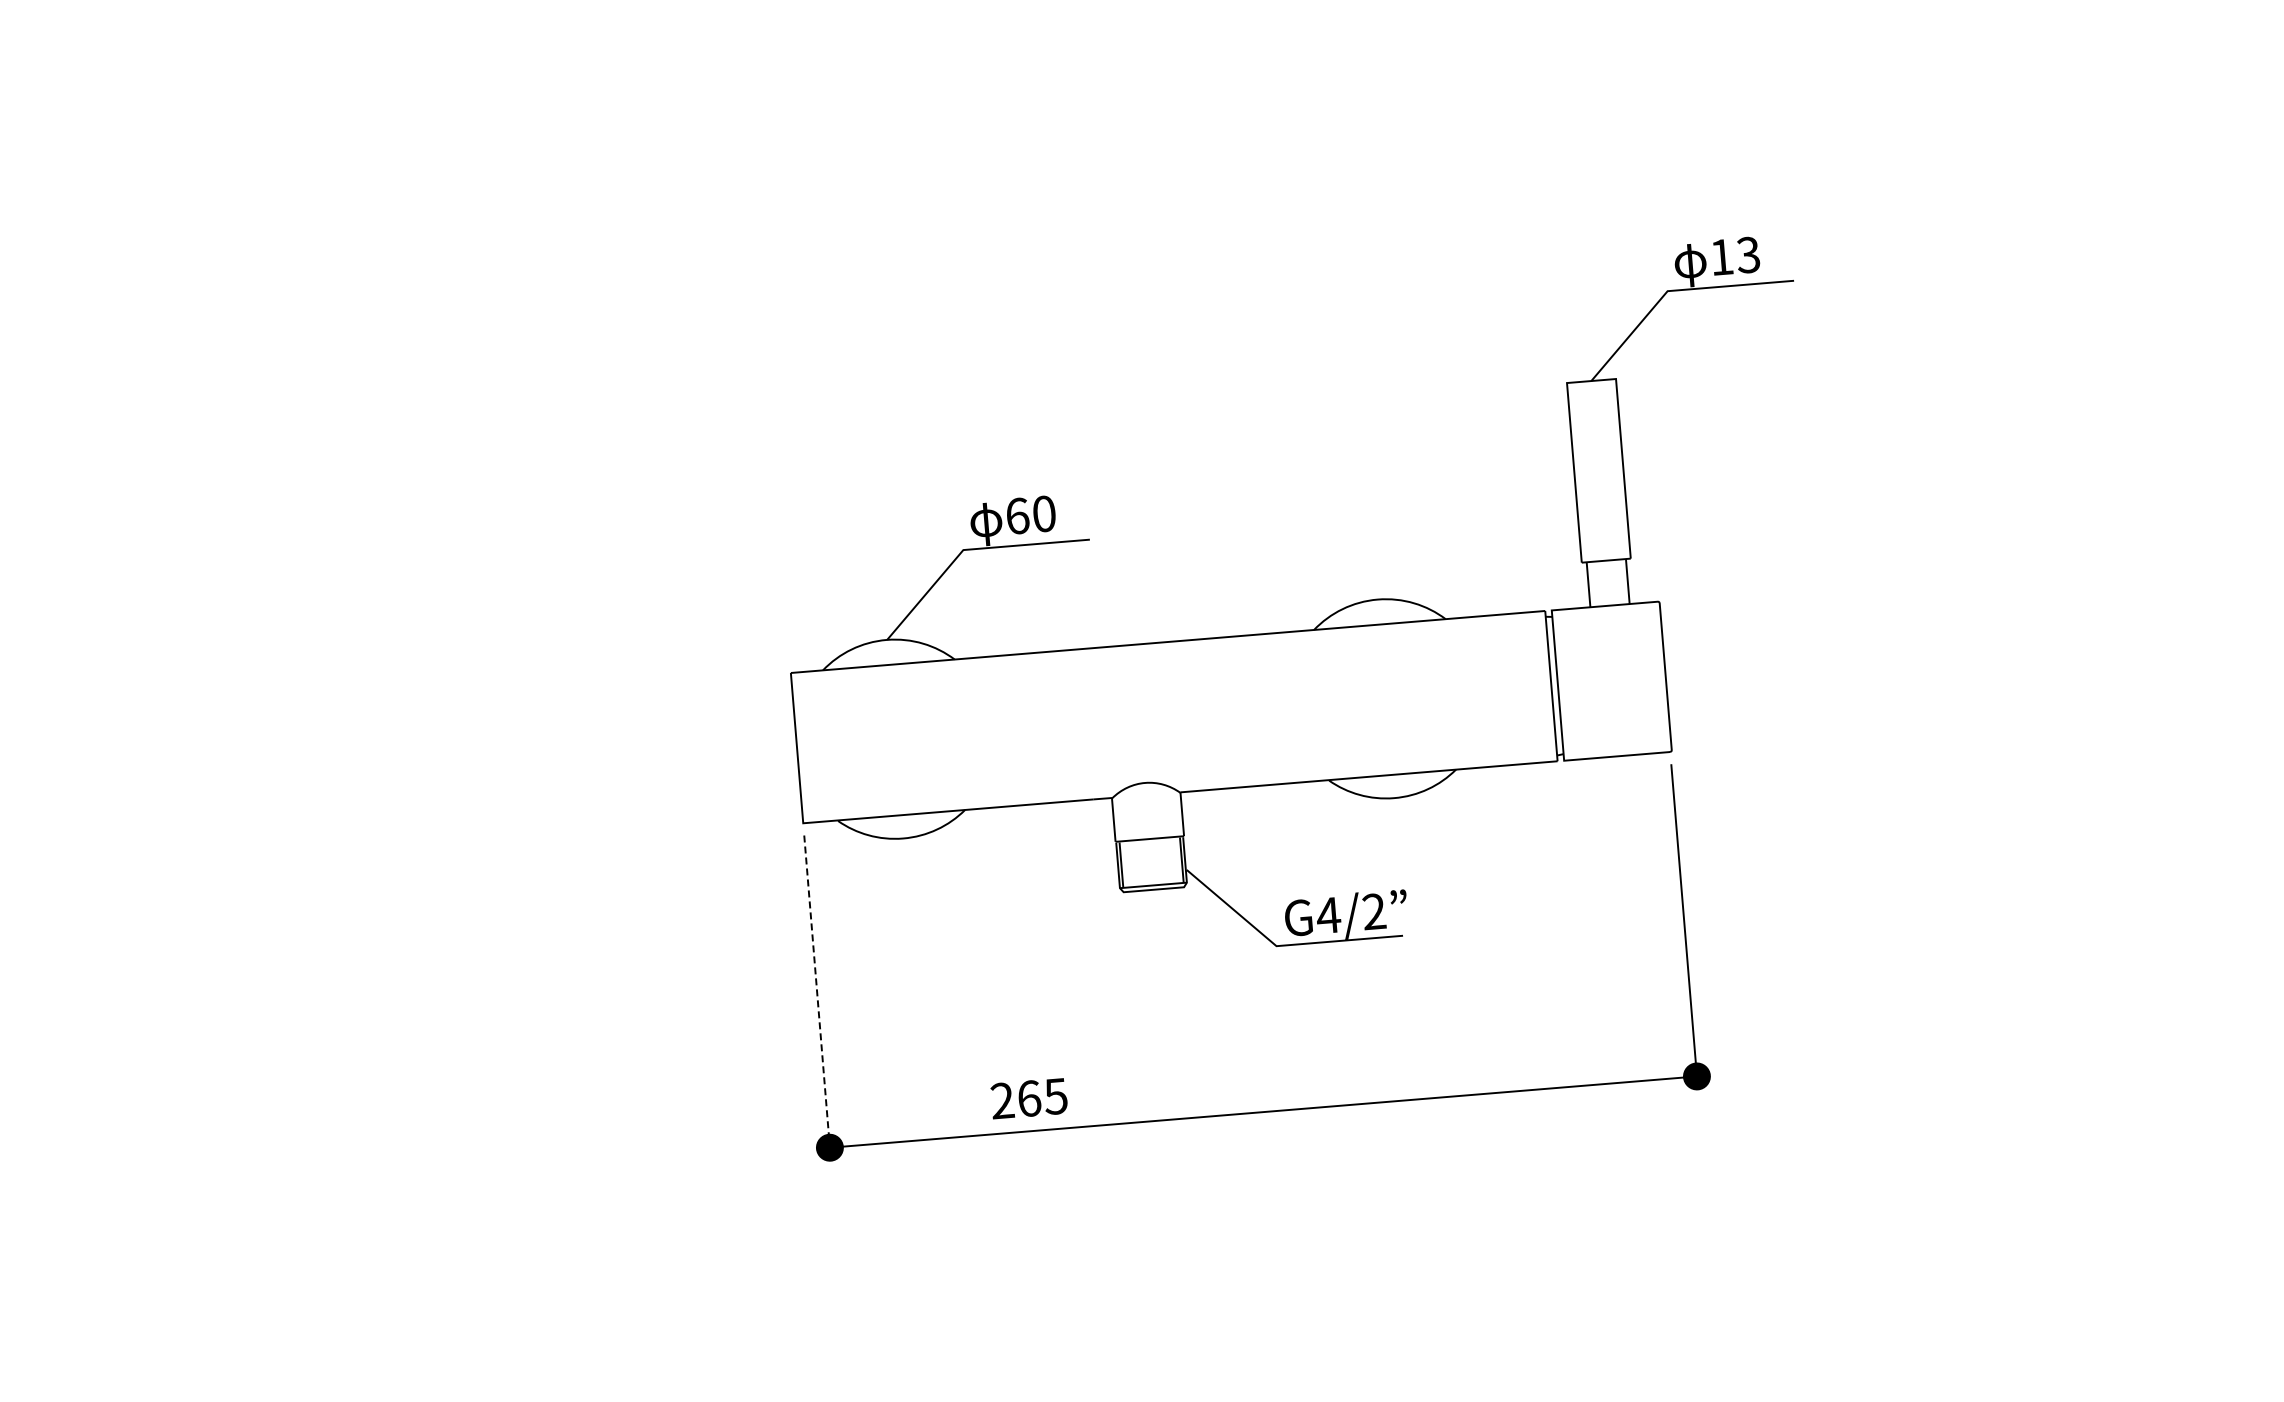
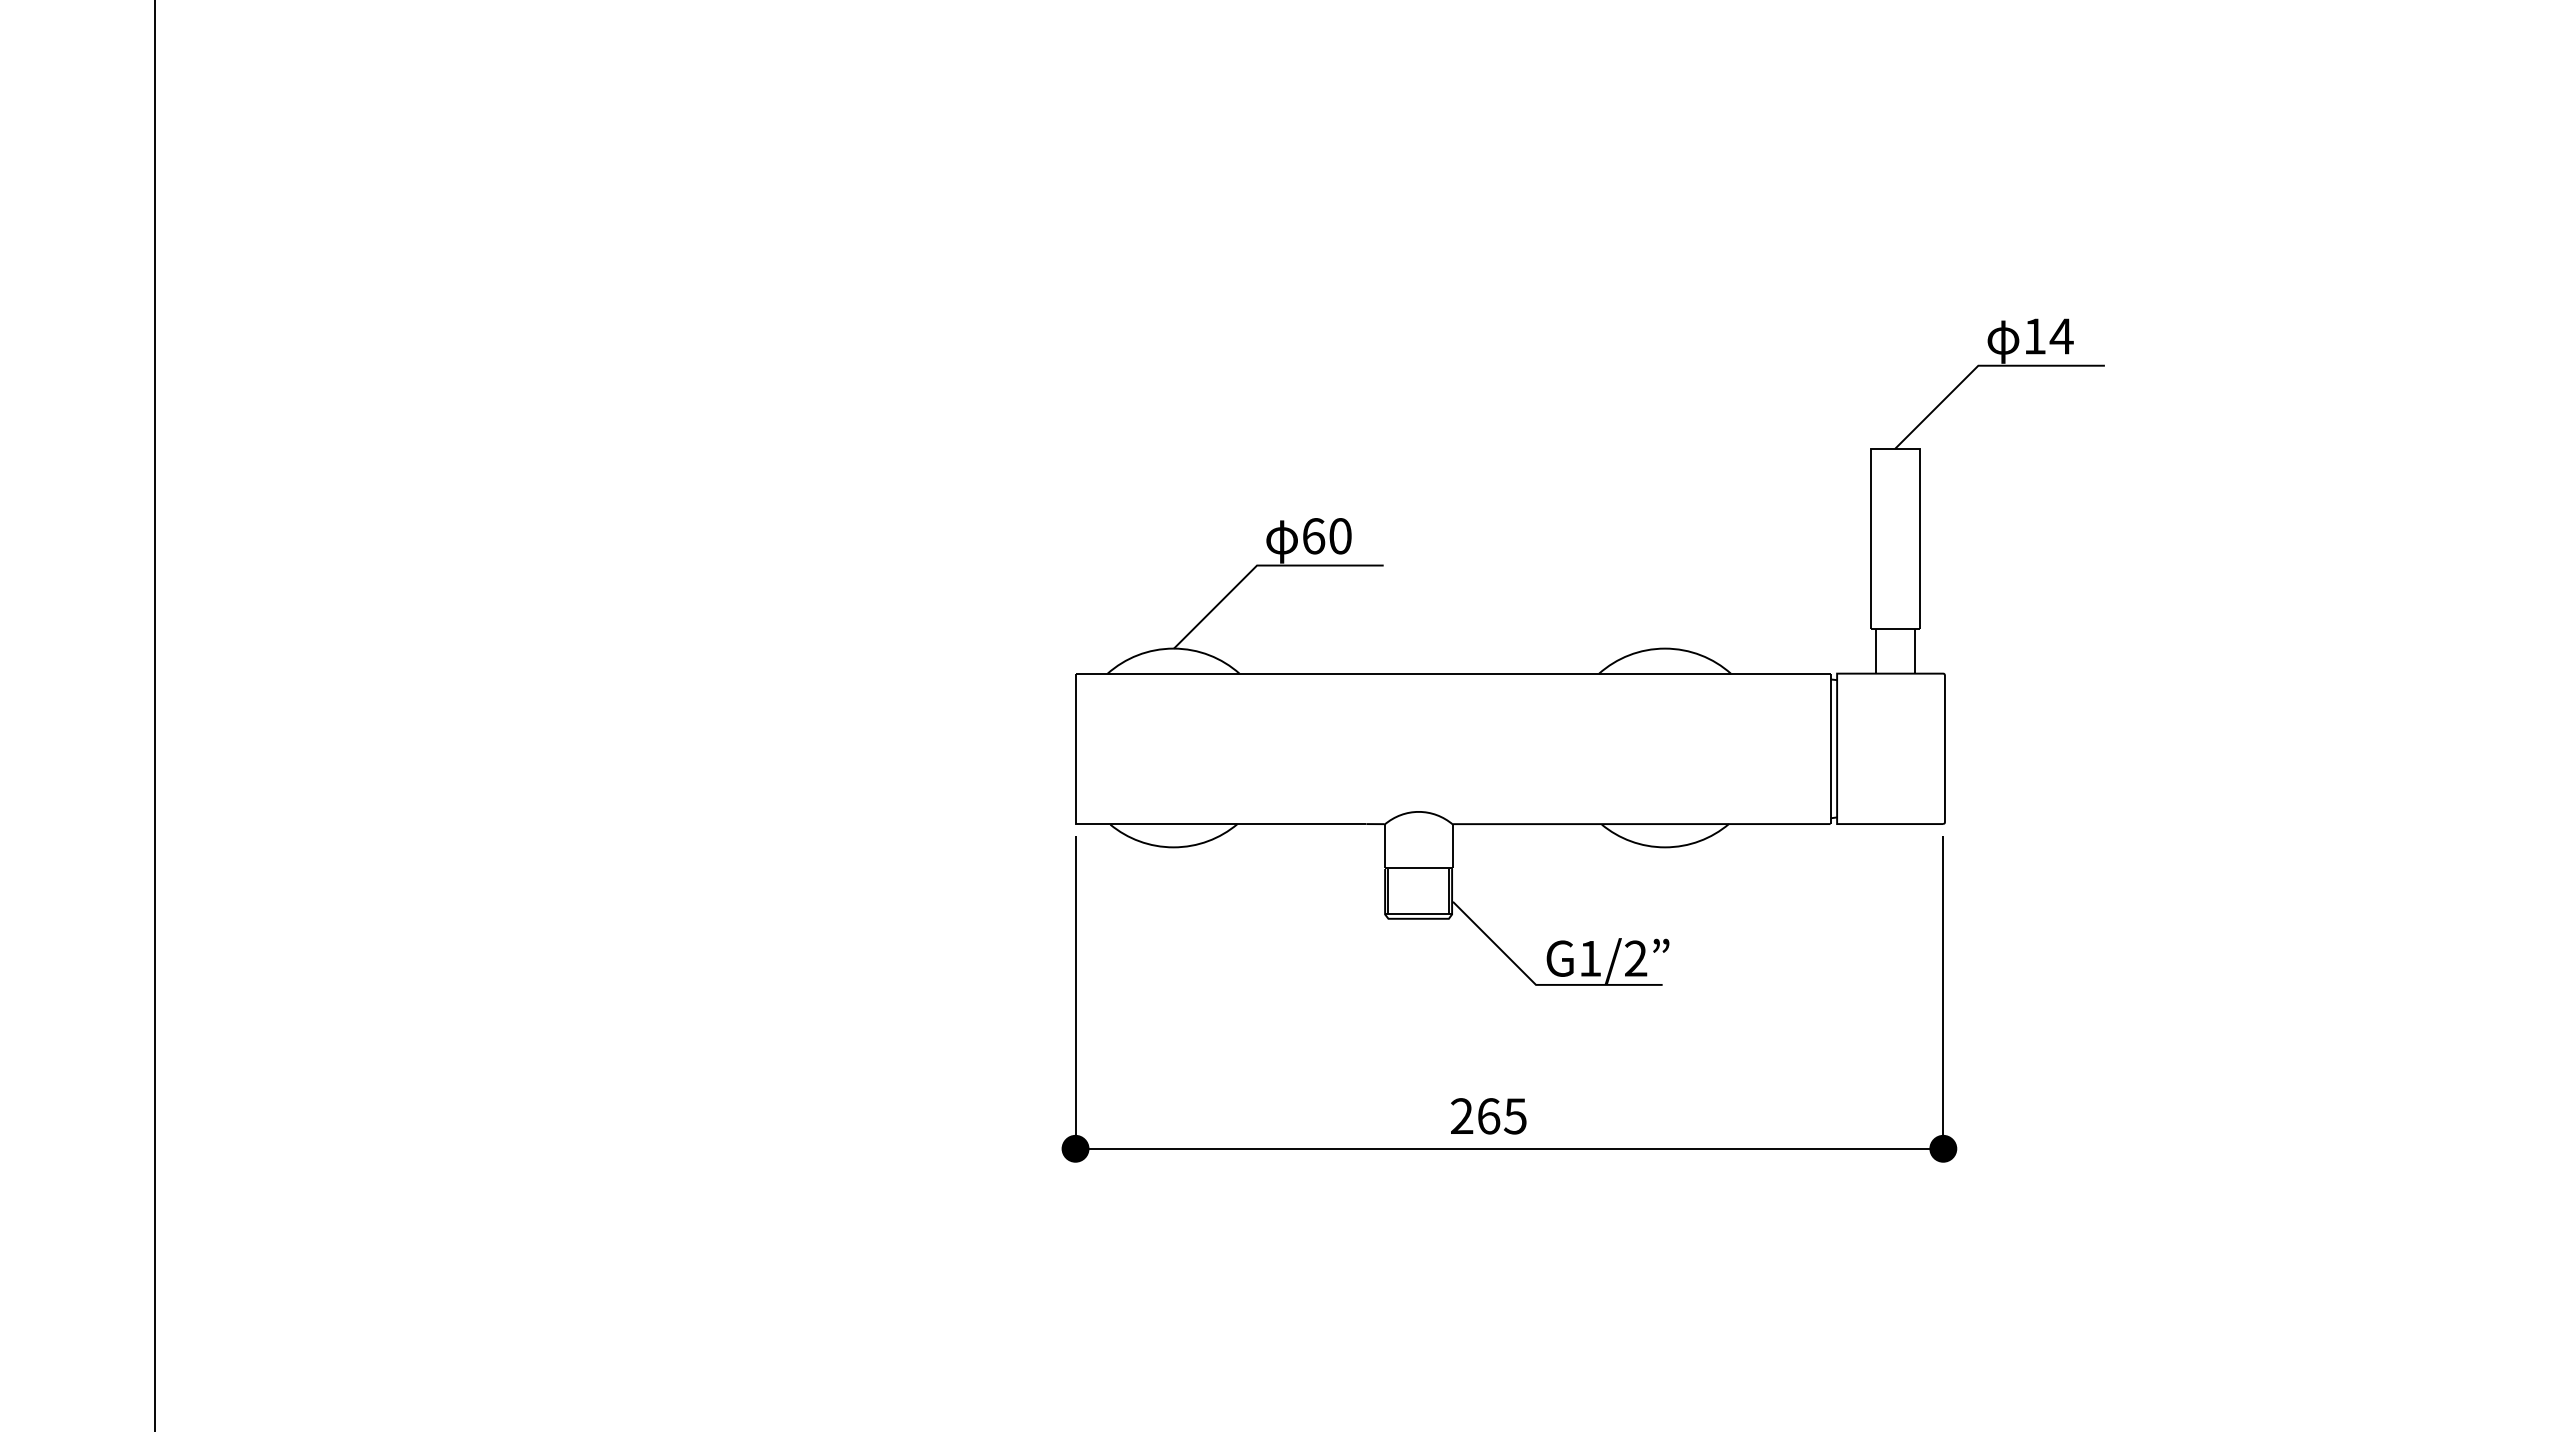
text: (1748, 255) -> (2061, 336), 13 -> 14
text: (1328, 915) -> (1590, 958), G4/2 -> G1/2
line: (817, 996) -> (1075, 997), dashed -> solid
text: (1029, 1098) -> (1488, 1116), moved

